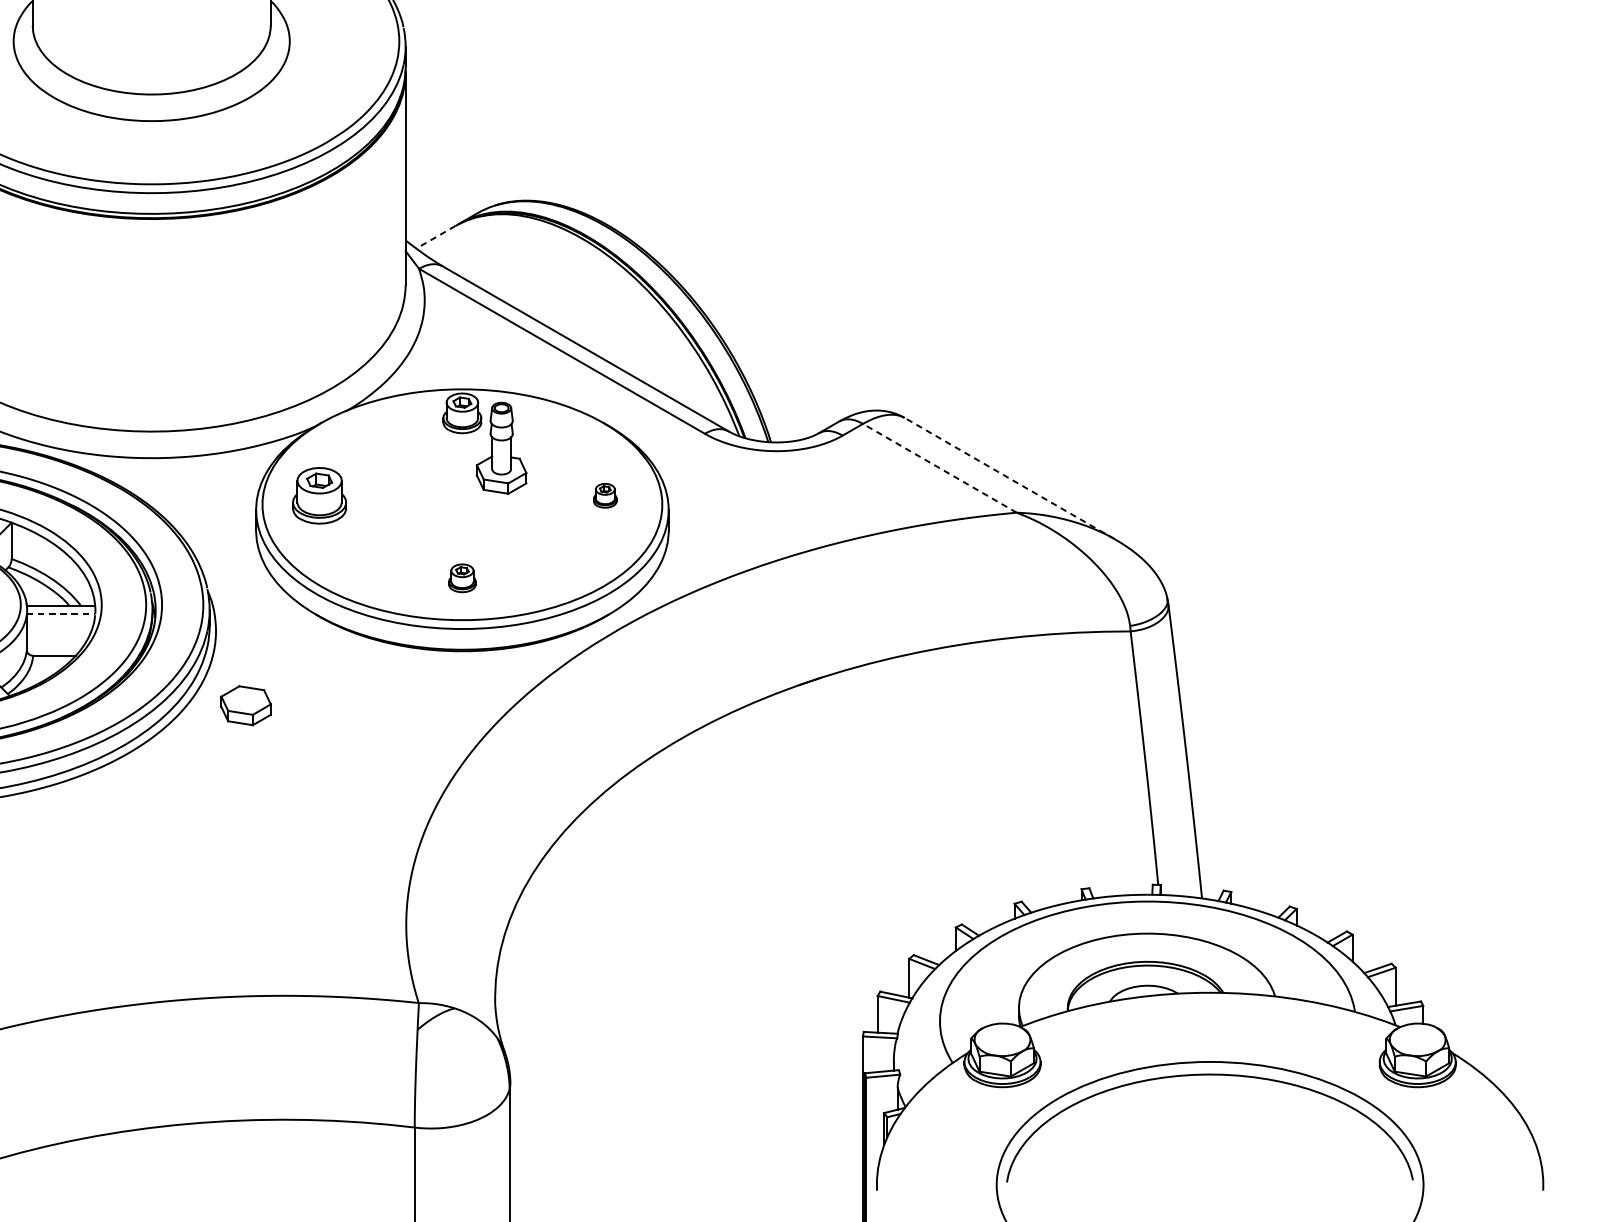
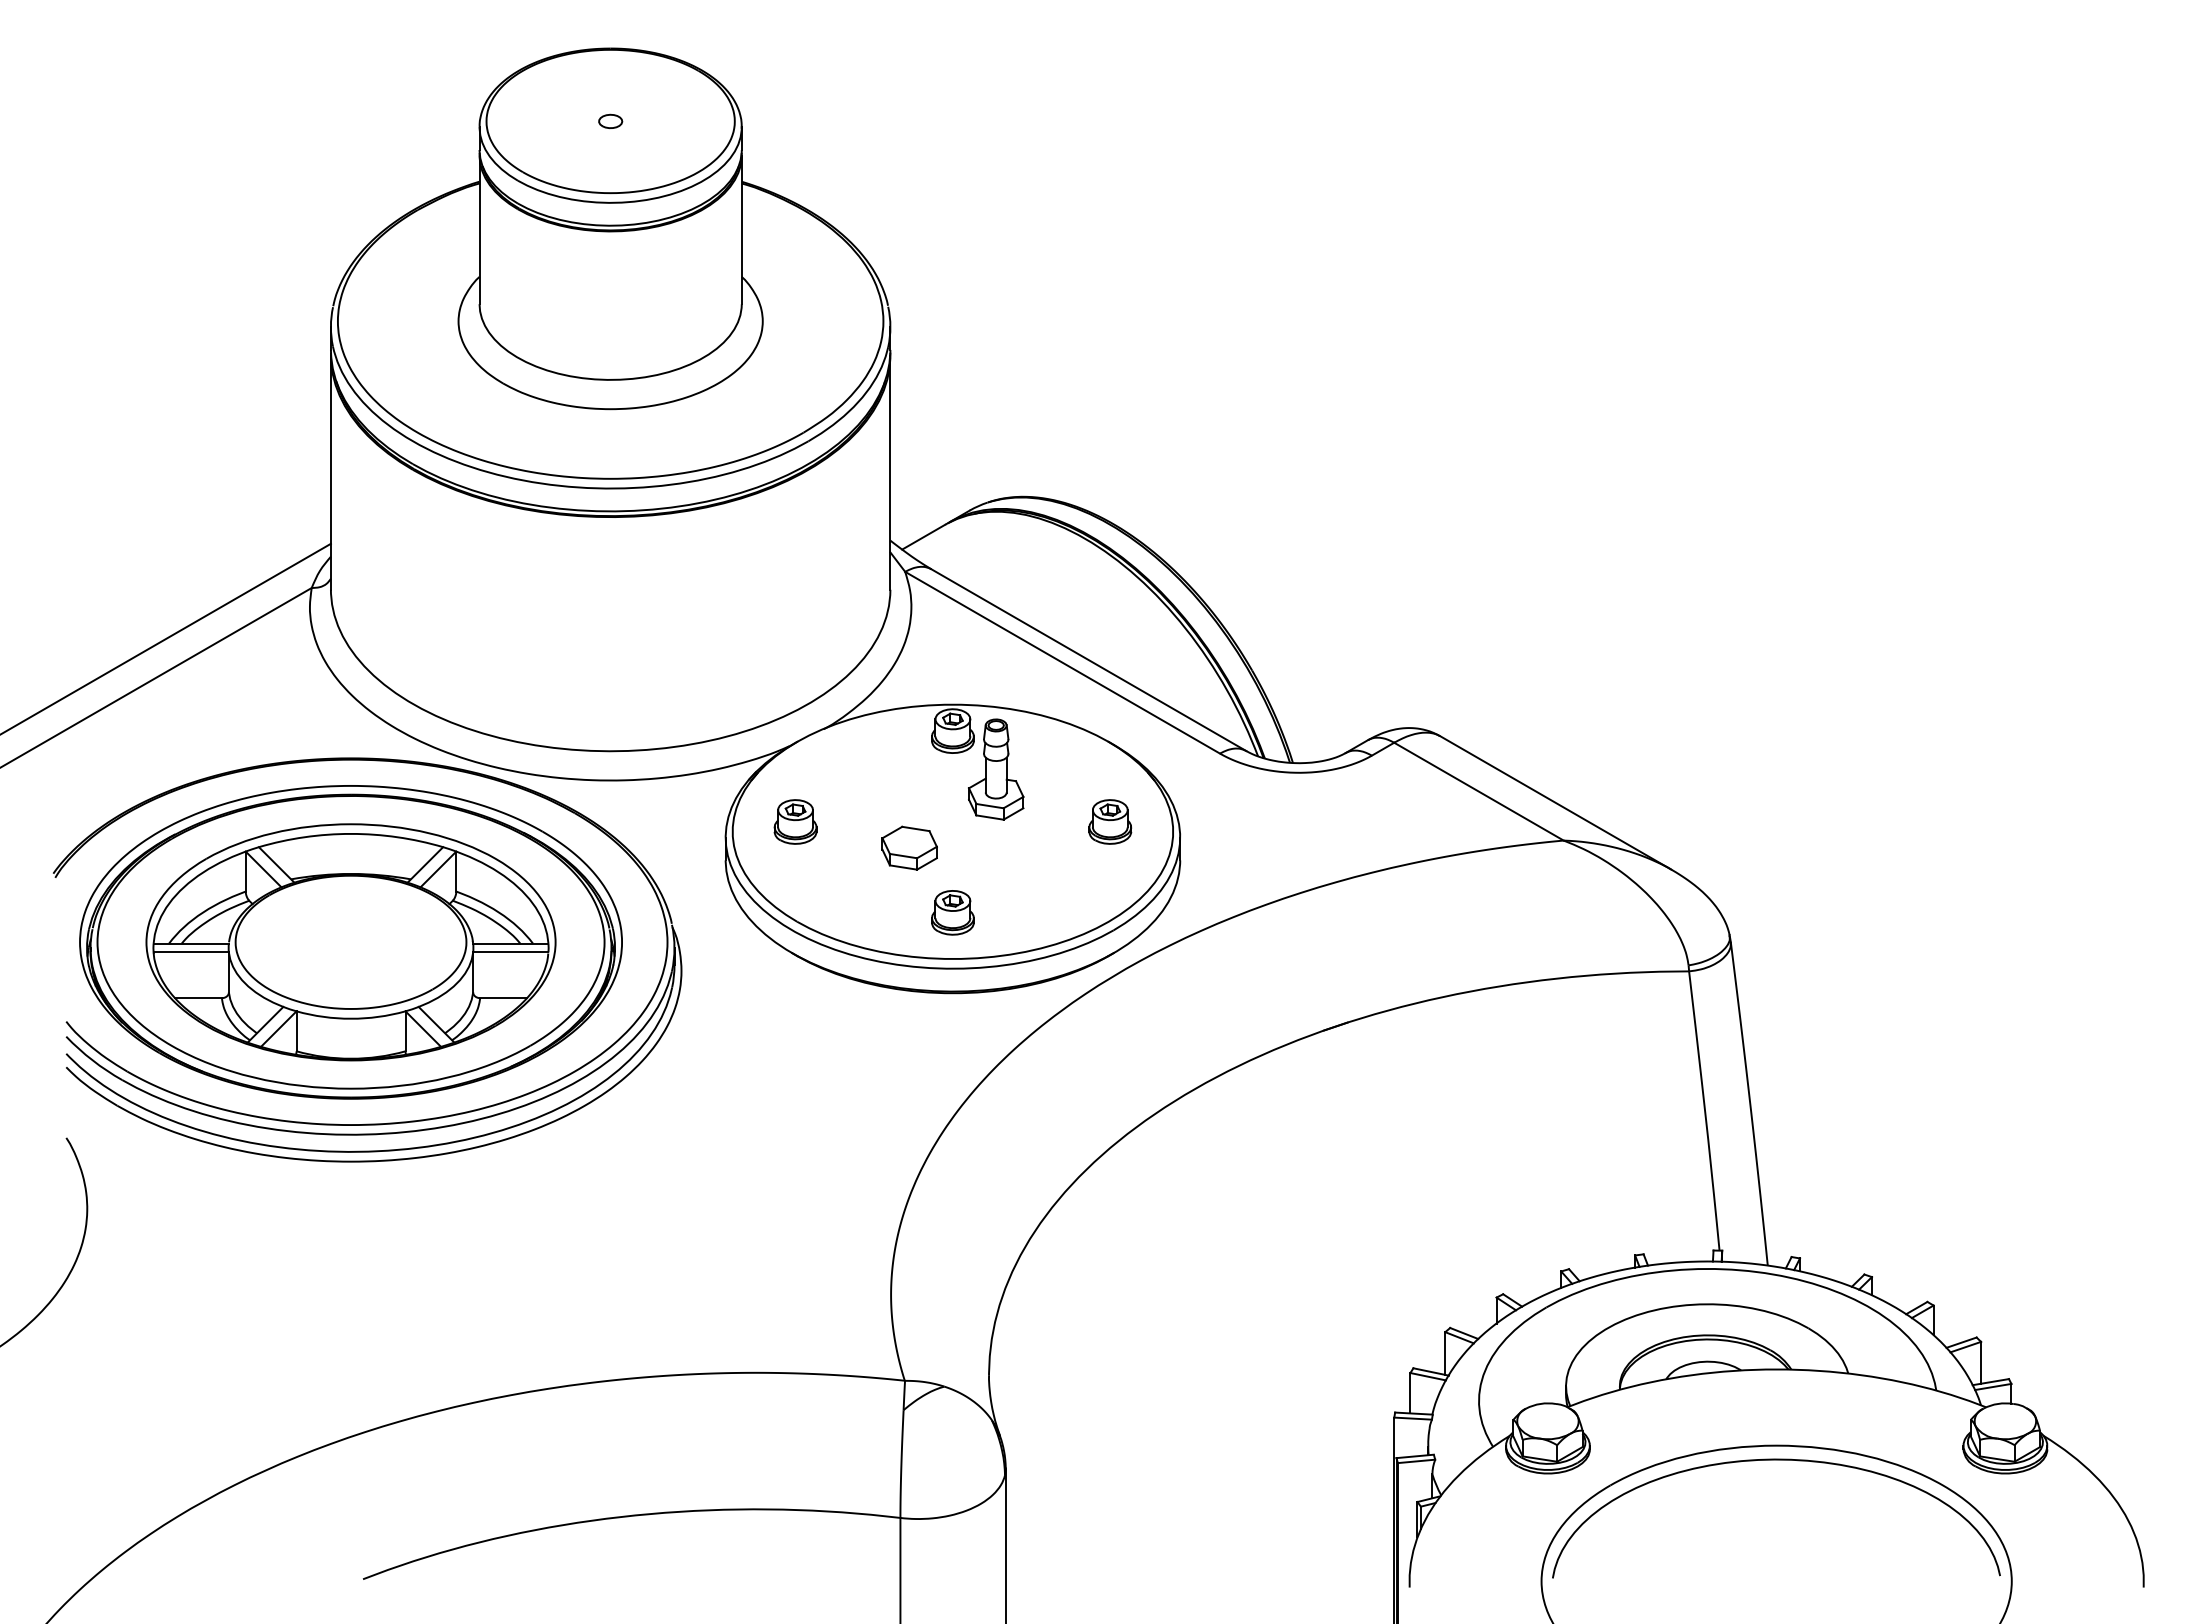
line: (435, 237) -> (923, 537), dashed -> solid
line: (939, 468) -> (1478, 791), dashed -> solid
line: (1009, 478) -> (1555, 802), dashed -> solid
part: (319, 495) -> (795, 821), size x0.71
part: (605, 495) -> (1110, 821), size x1.67
part: (462, 577) -> (952, 912), size x1.43
line: (60, 614) -> (510, 952), dashed -> solid
part: (245, 705) -> (909, 847), moved

